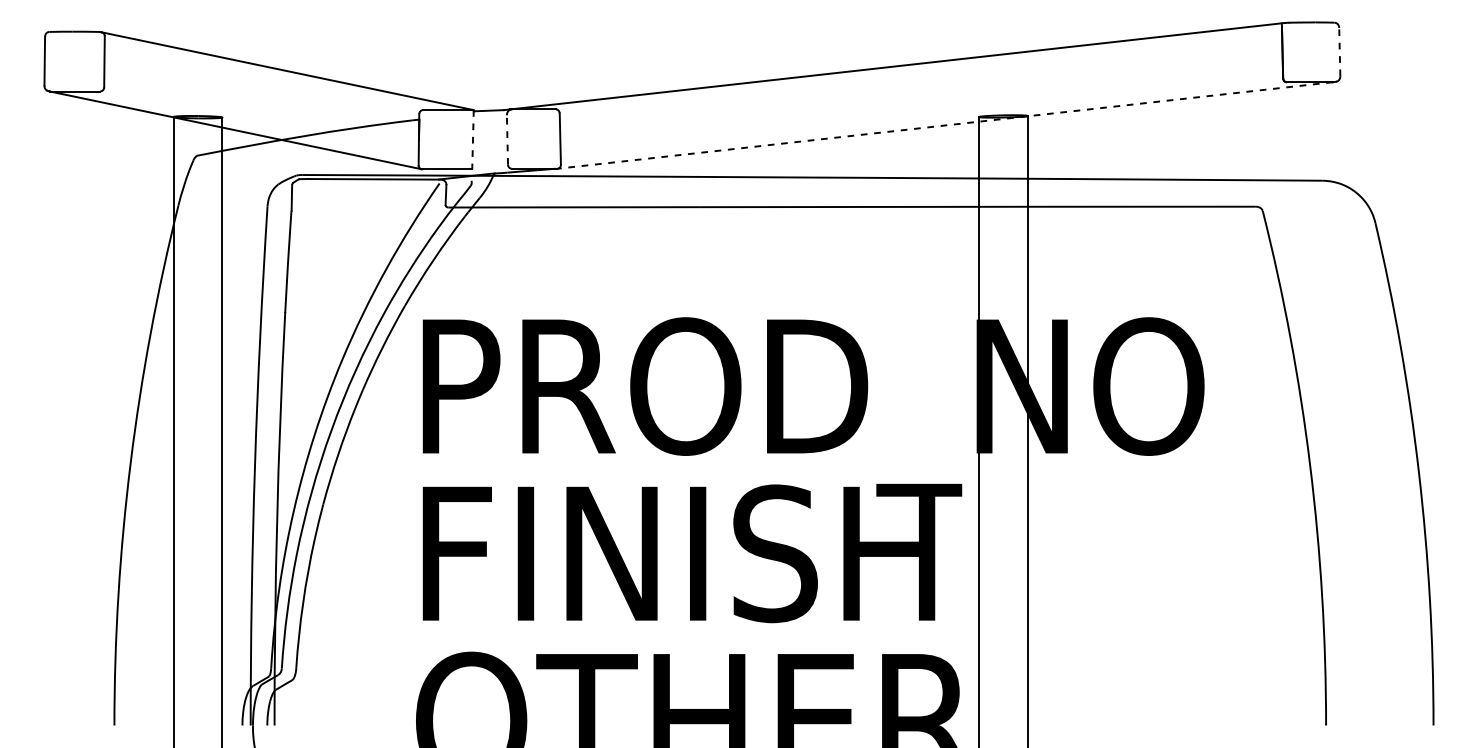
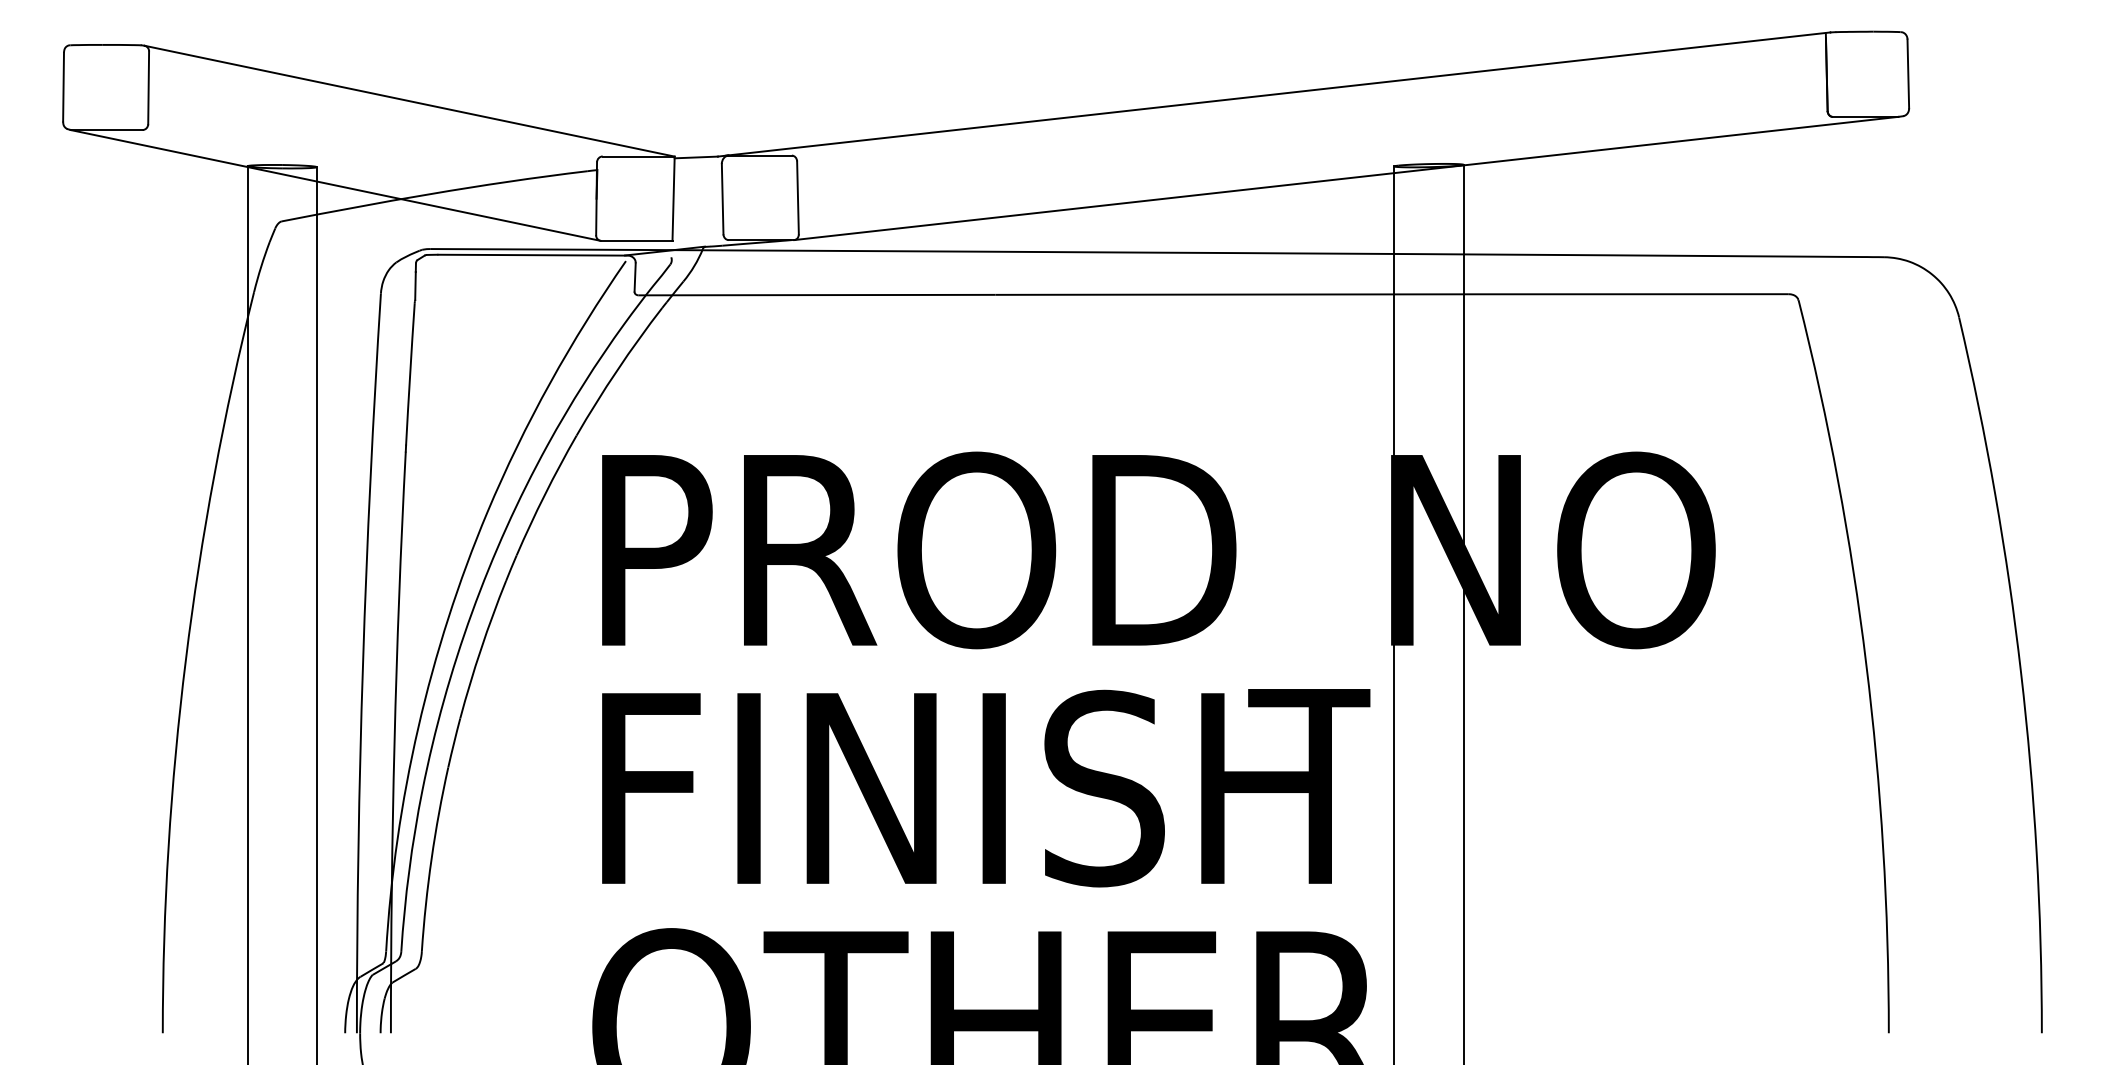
line: (1339, 51) -> (1908, 73), dashed -> solid
line: (945, 125) -> (1346, 178), dashed -> solid
line: (507, 139) -> (722, 198), dashed -> solid
line: (472, 140) -> (673, 199), dashed -> solid

